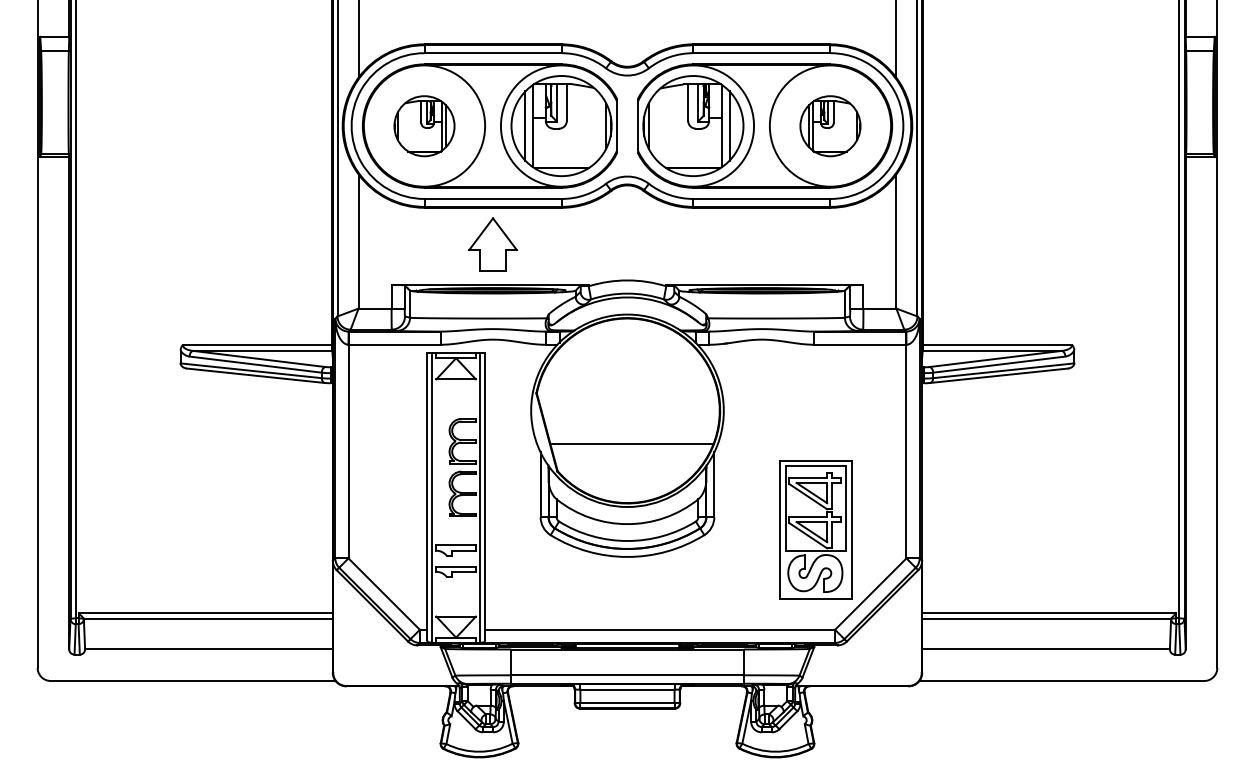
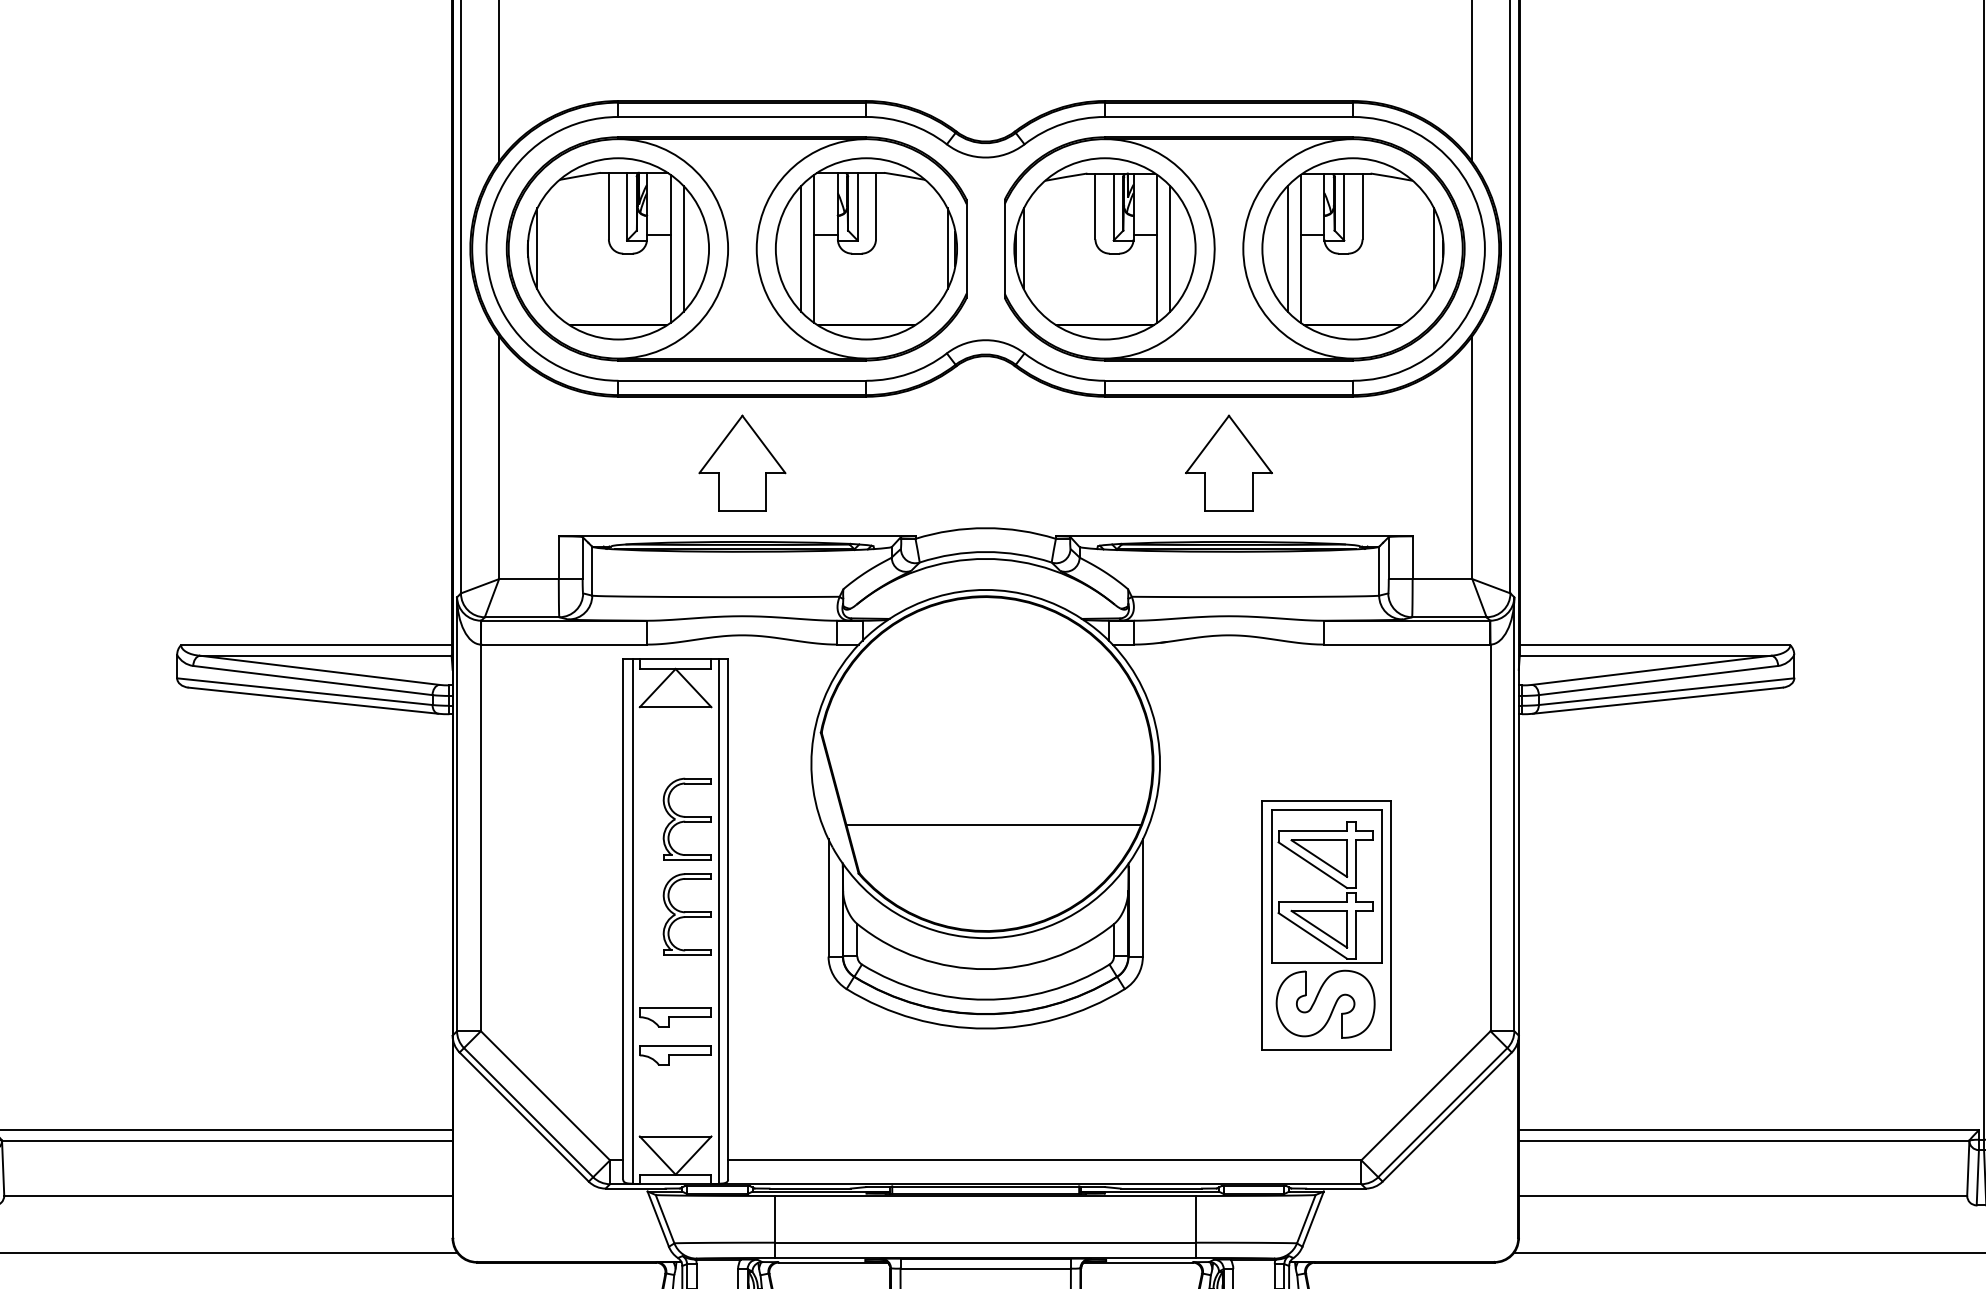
part: (424, 126) -> (618, 249), size x1.67
part: (830, 126) -> (1353, 249), size x1.67
part: (761, 244) -> (1228, 463), added
part: (815, 529) -> (1325, 924), moved

